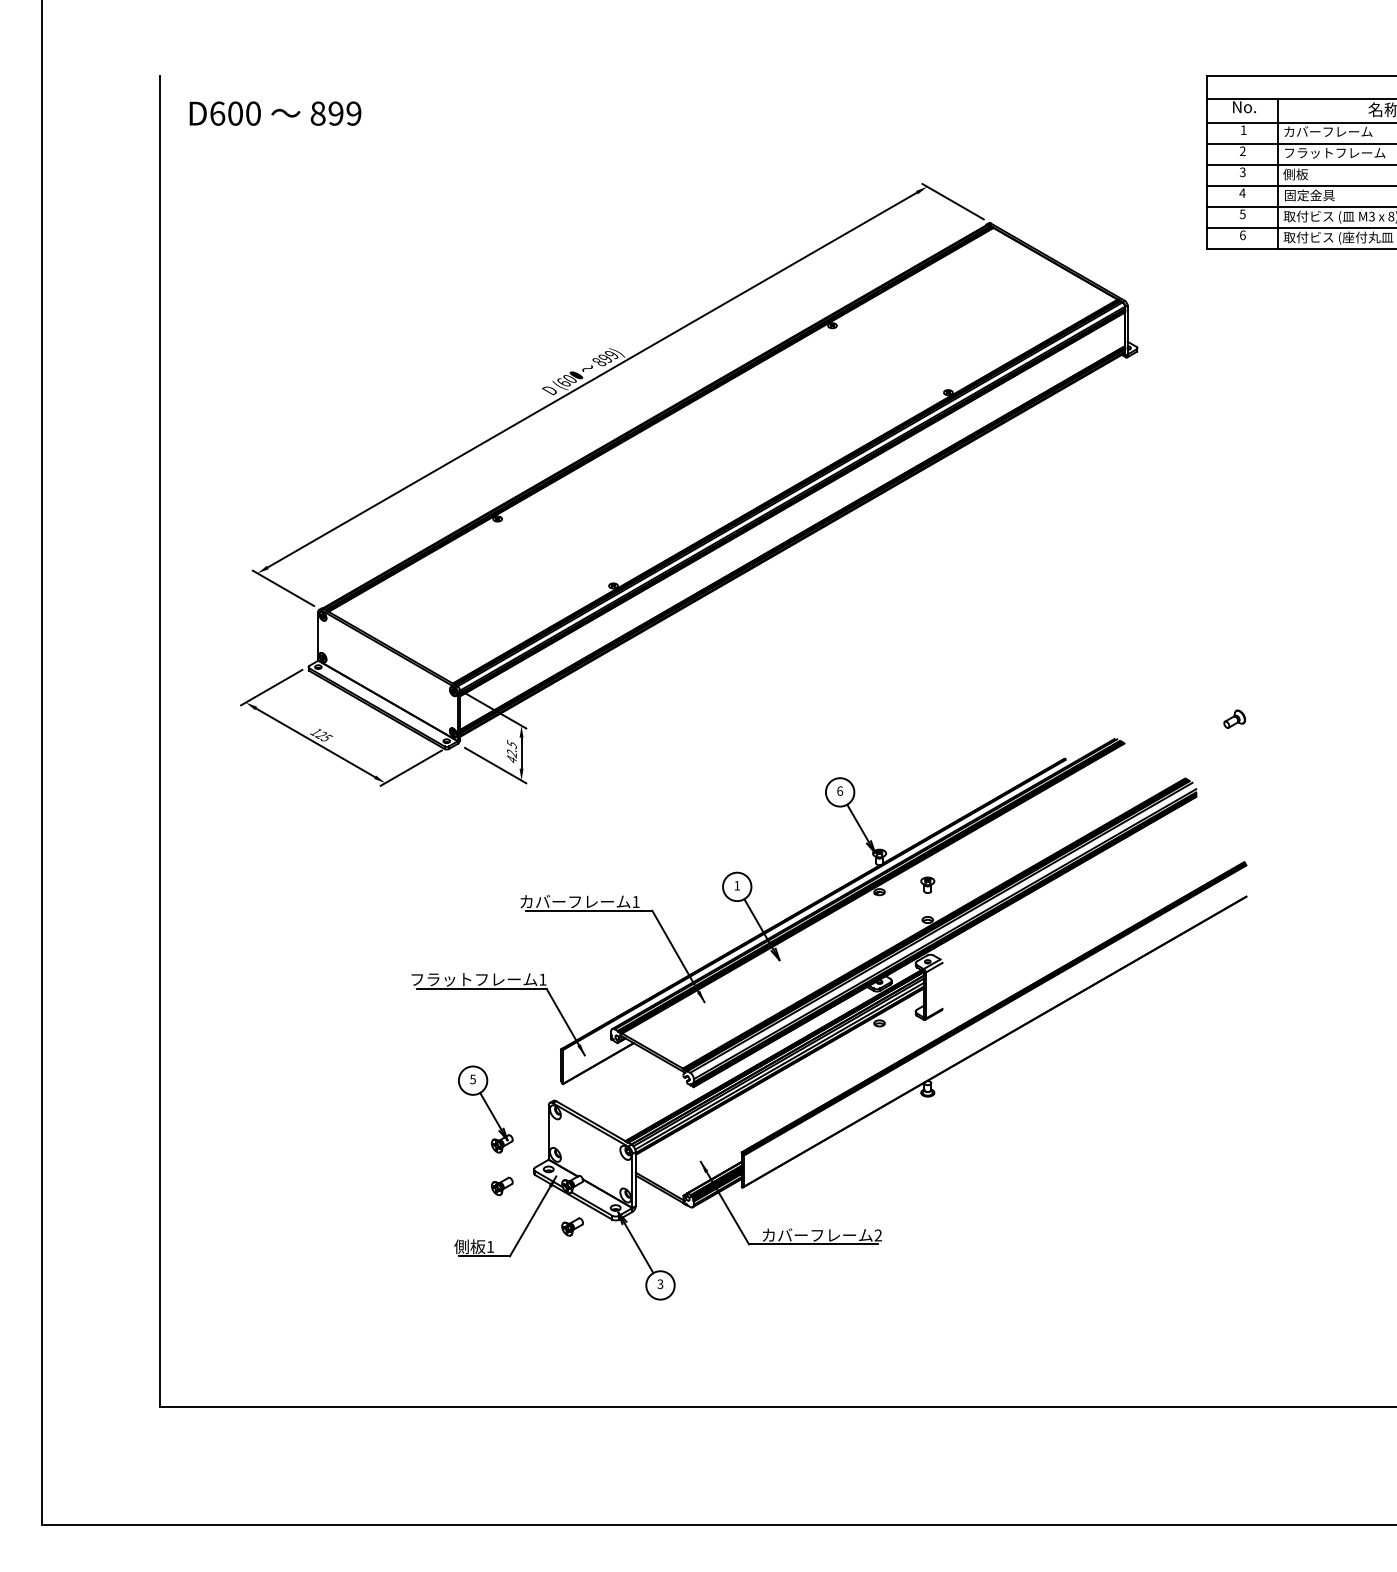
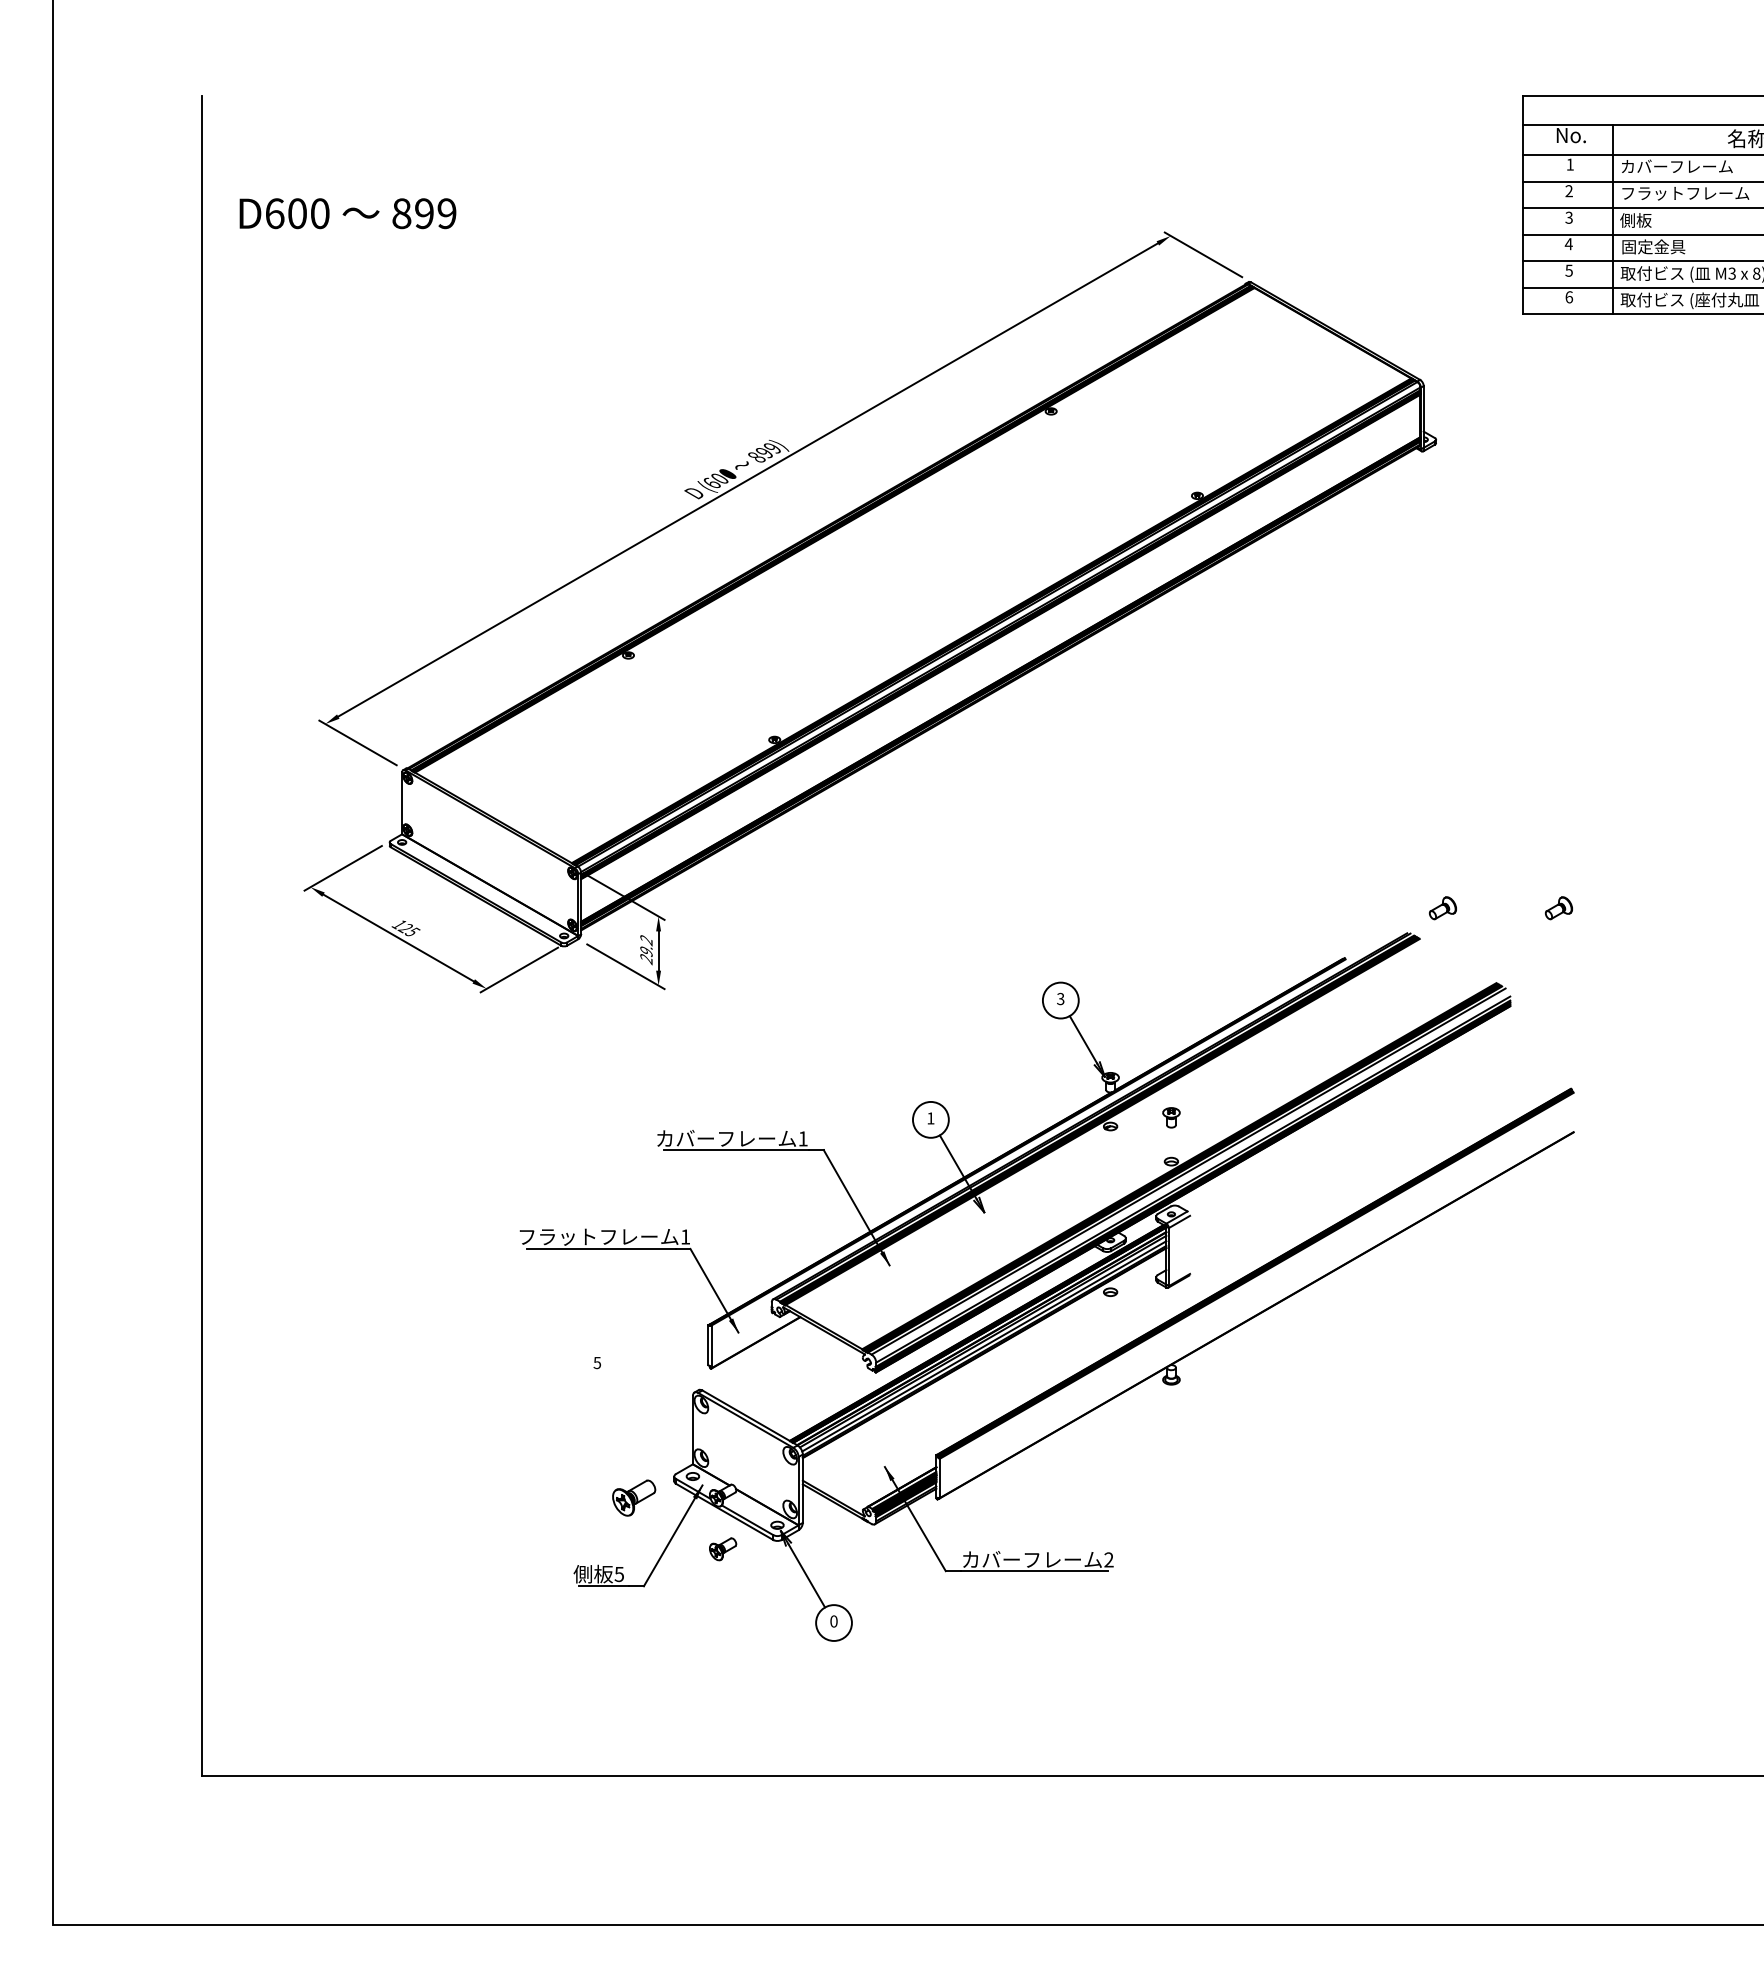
text: (275, 113) -> (347, 213), moved
part: (1142, 719) -> (1442, 908), added
text: (511, 751) -> (646, 949), 42.5 -> 29.2
text: (839, 791) -> (1060, 999), 6 -> 3
part: (485, 1109) -> (613, 1400), removed
part: (502, 1186) -> (634, 1497), size x1.6
text: (489, 1247) -> (618, 1574), 1 -> 5
text: (660, 1284) -> (833, 1621), 3 -> 0

